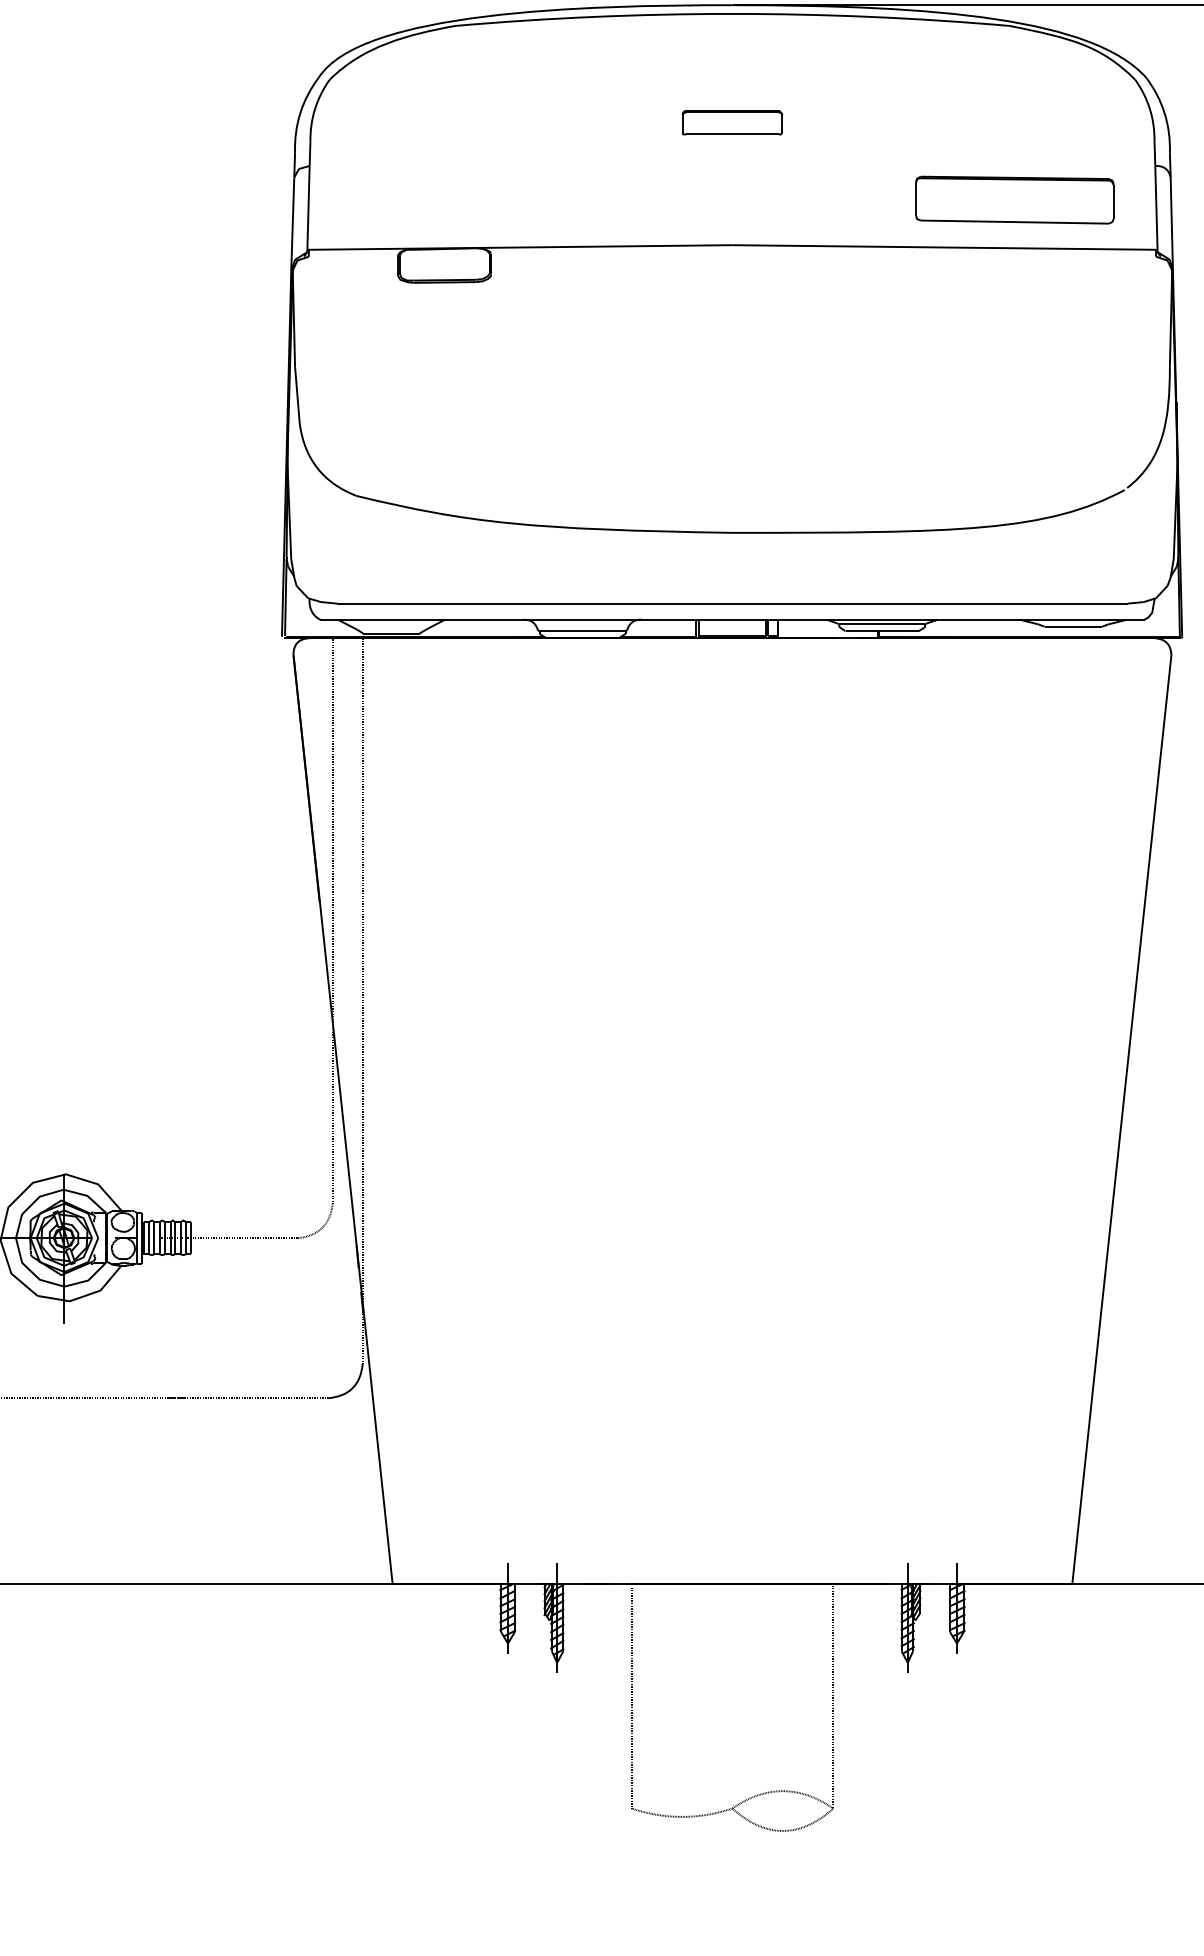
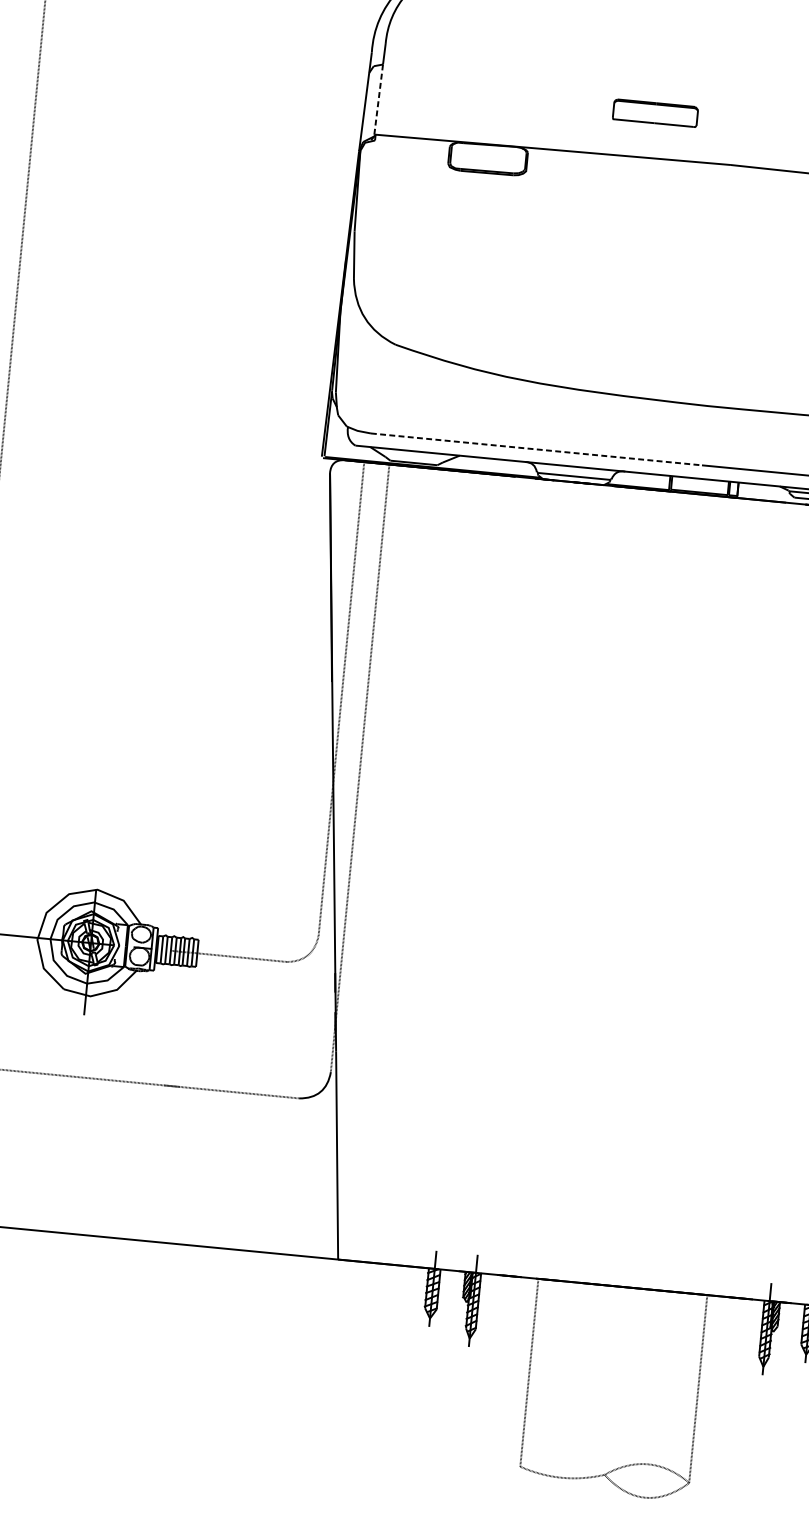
part: (732, 122) -> (655, 113), moved
line: (308, 208) -> (378, 100), solid -> dashed
line: (534, 603) -> (536, 449), solid -> dashed

